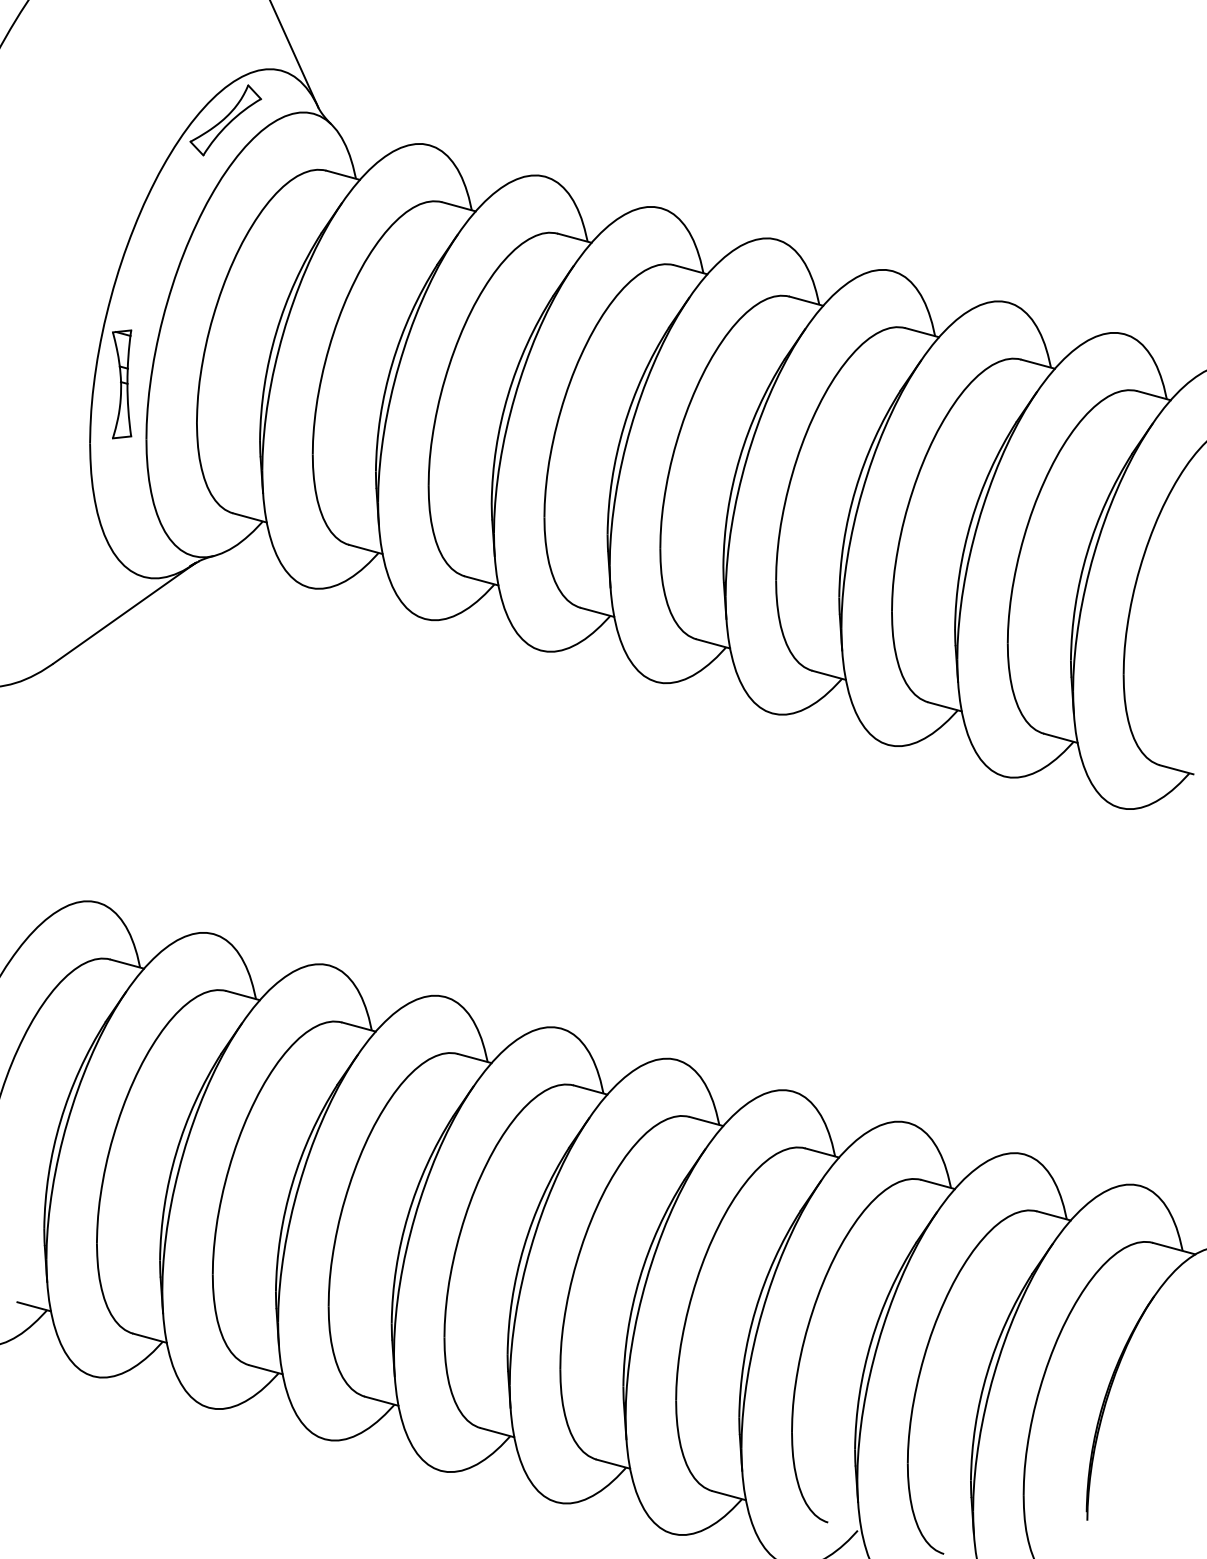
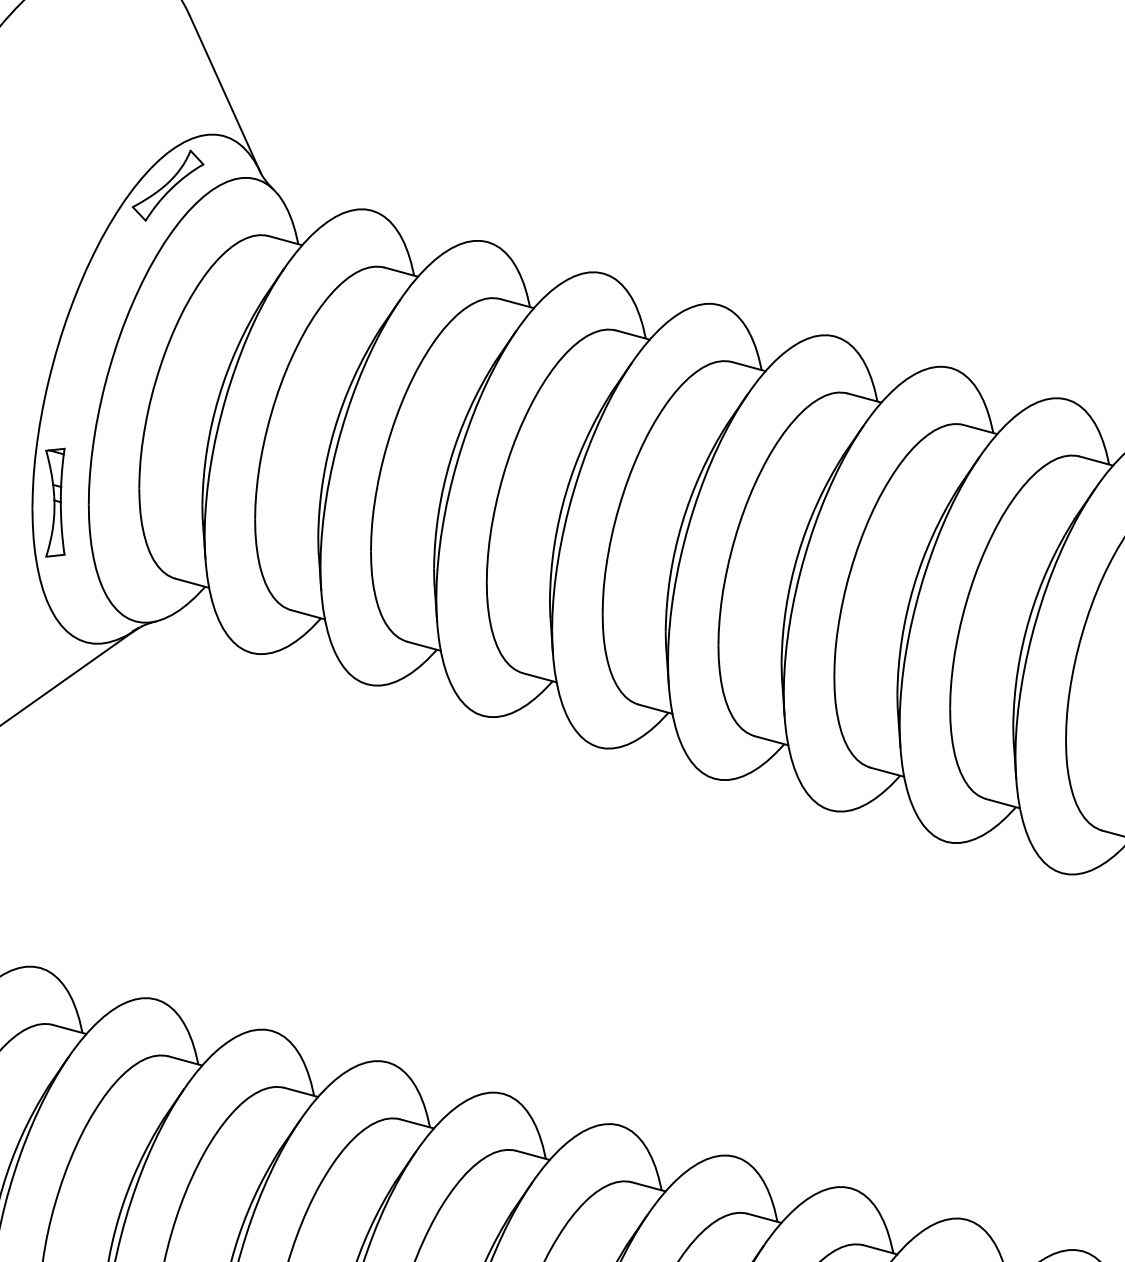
part: (122, 384) -> (55, 502), moved

